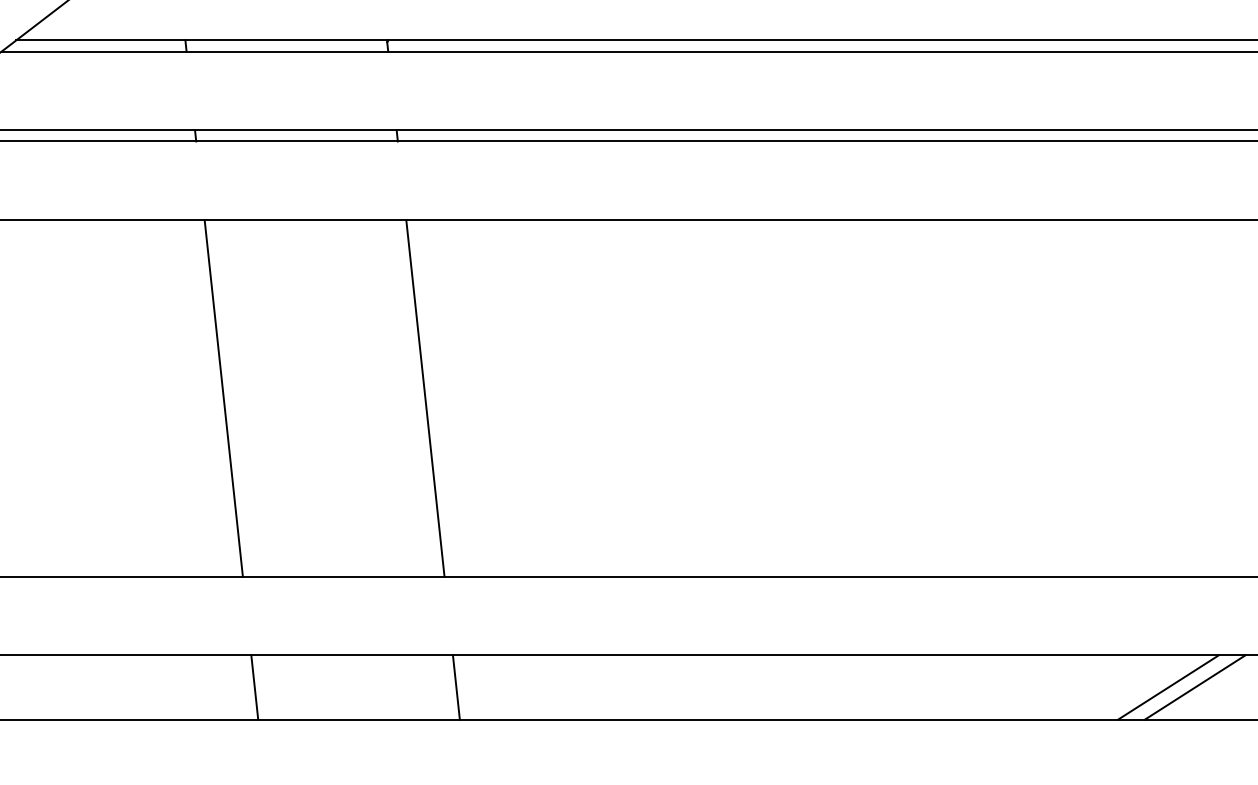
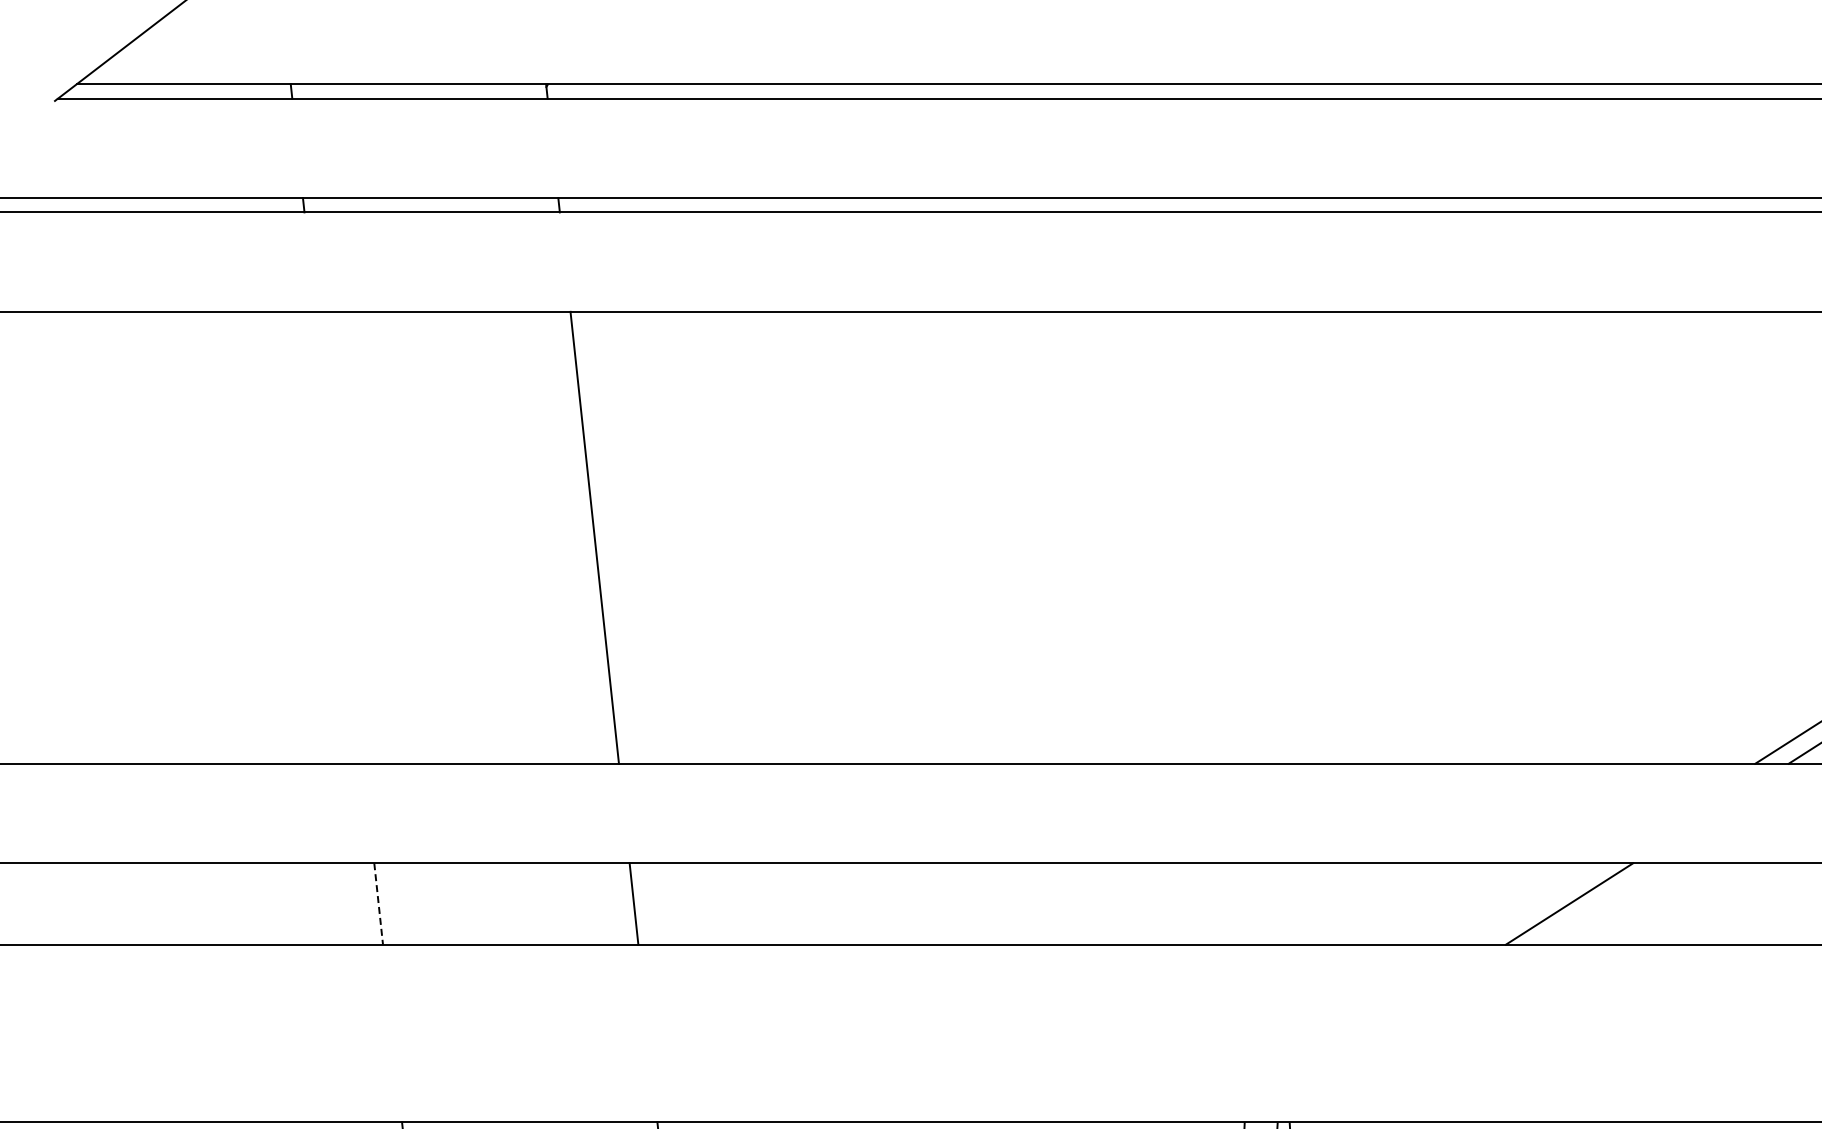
line: (223, 398) -> (339, 537), removed
line: (254, 687) -> (378, 903), solid -> dashed
line: (1168, 687) -> (1535, 903), removed

